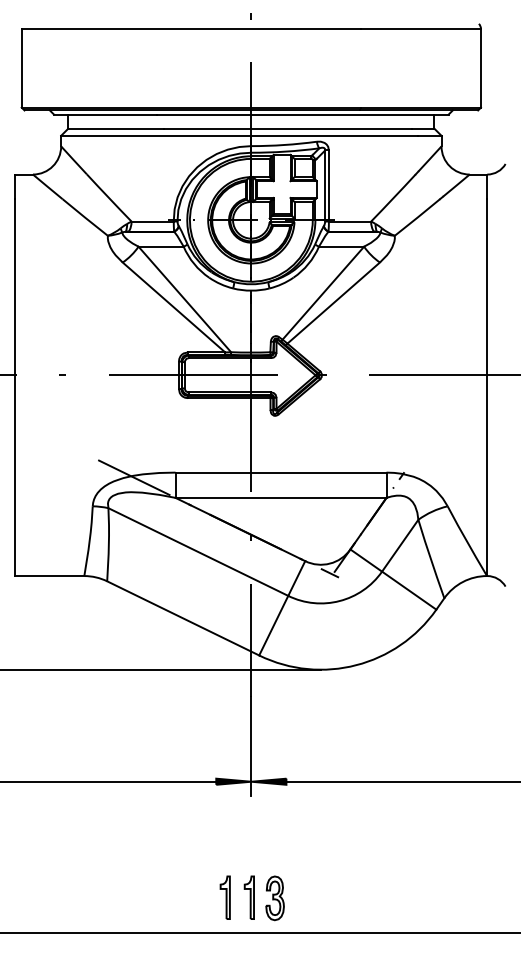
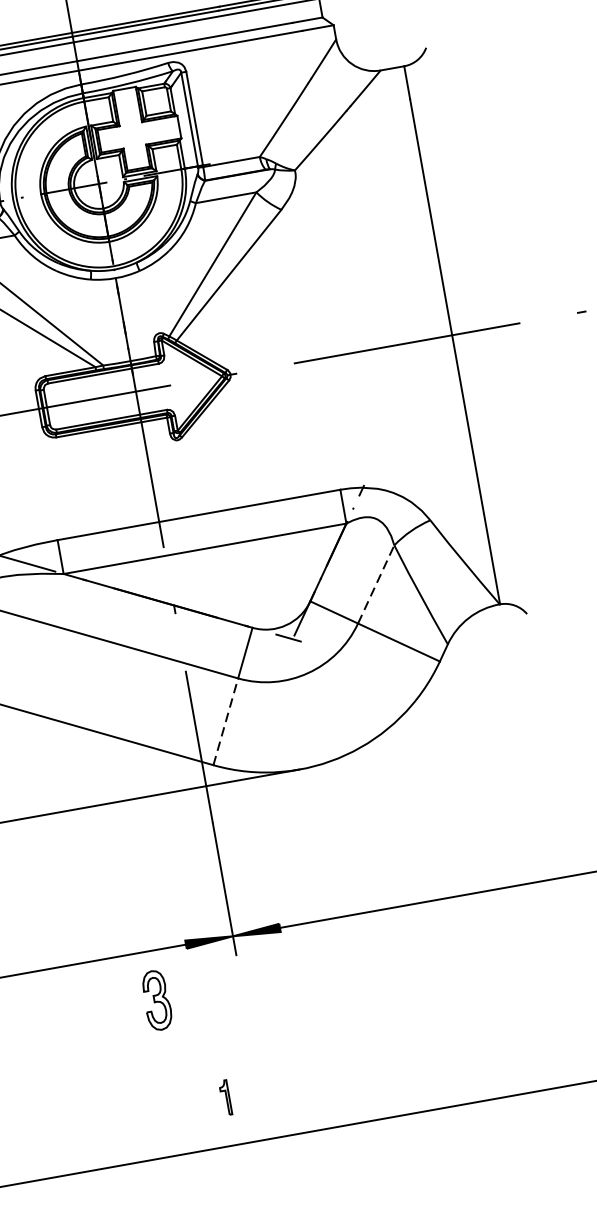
line: (400, 545) -> (376, 584), solid -> dashed
line: (273, 625) -> (225, 721), solid -> dashed
part: (224, 897) -> (224, 1097), size x0.6
part: (248, 897) -> (256, 1092), removed
part: (274, 898) -> (156, 1000), moved

